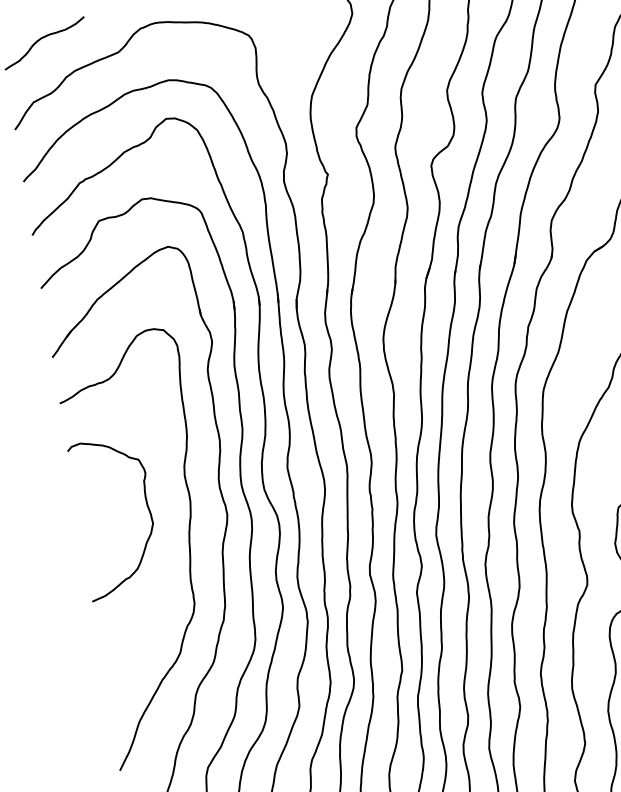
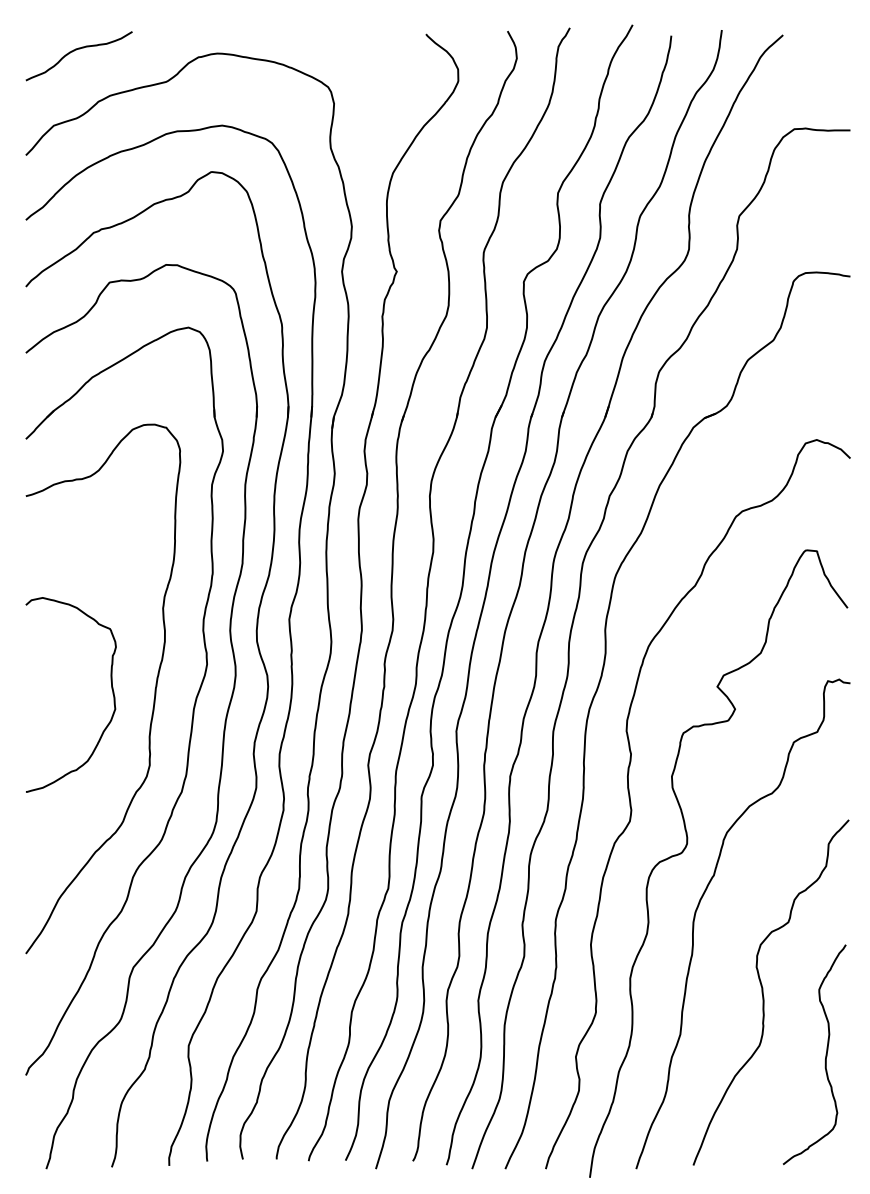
curve: (147, 508) -> (111, 689), moved

